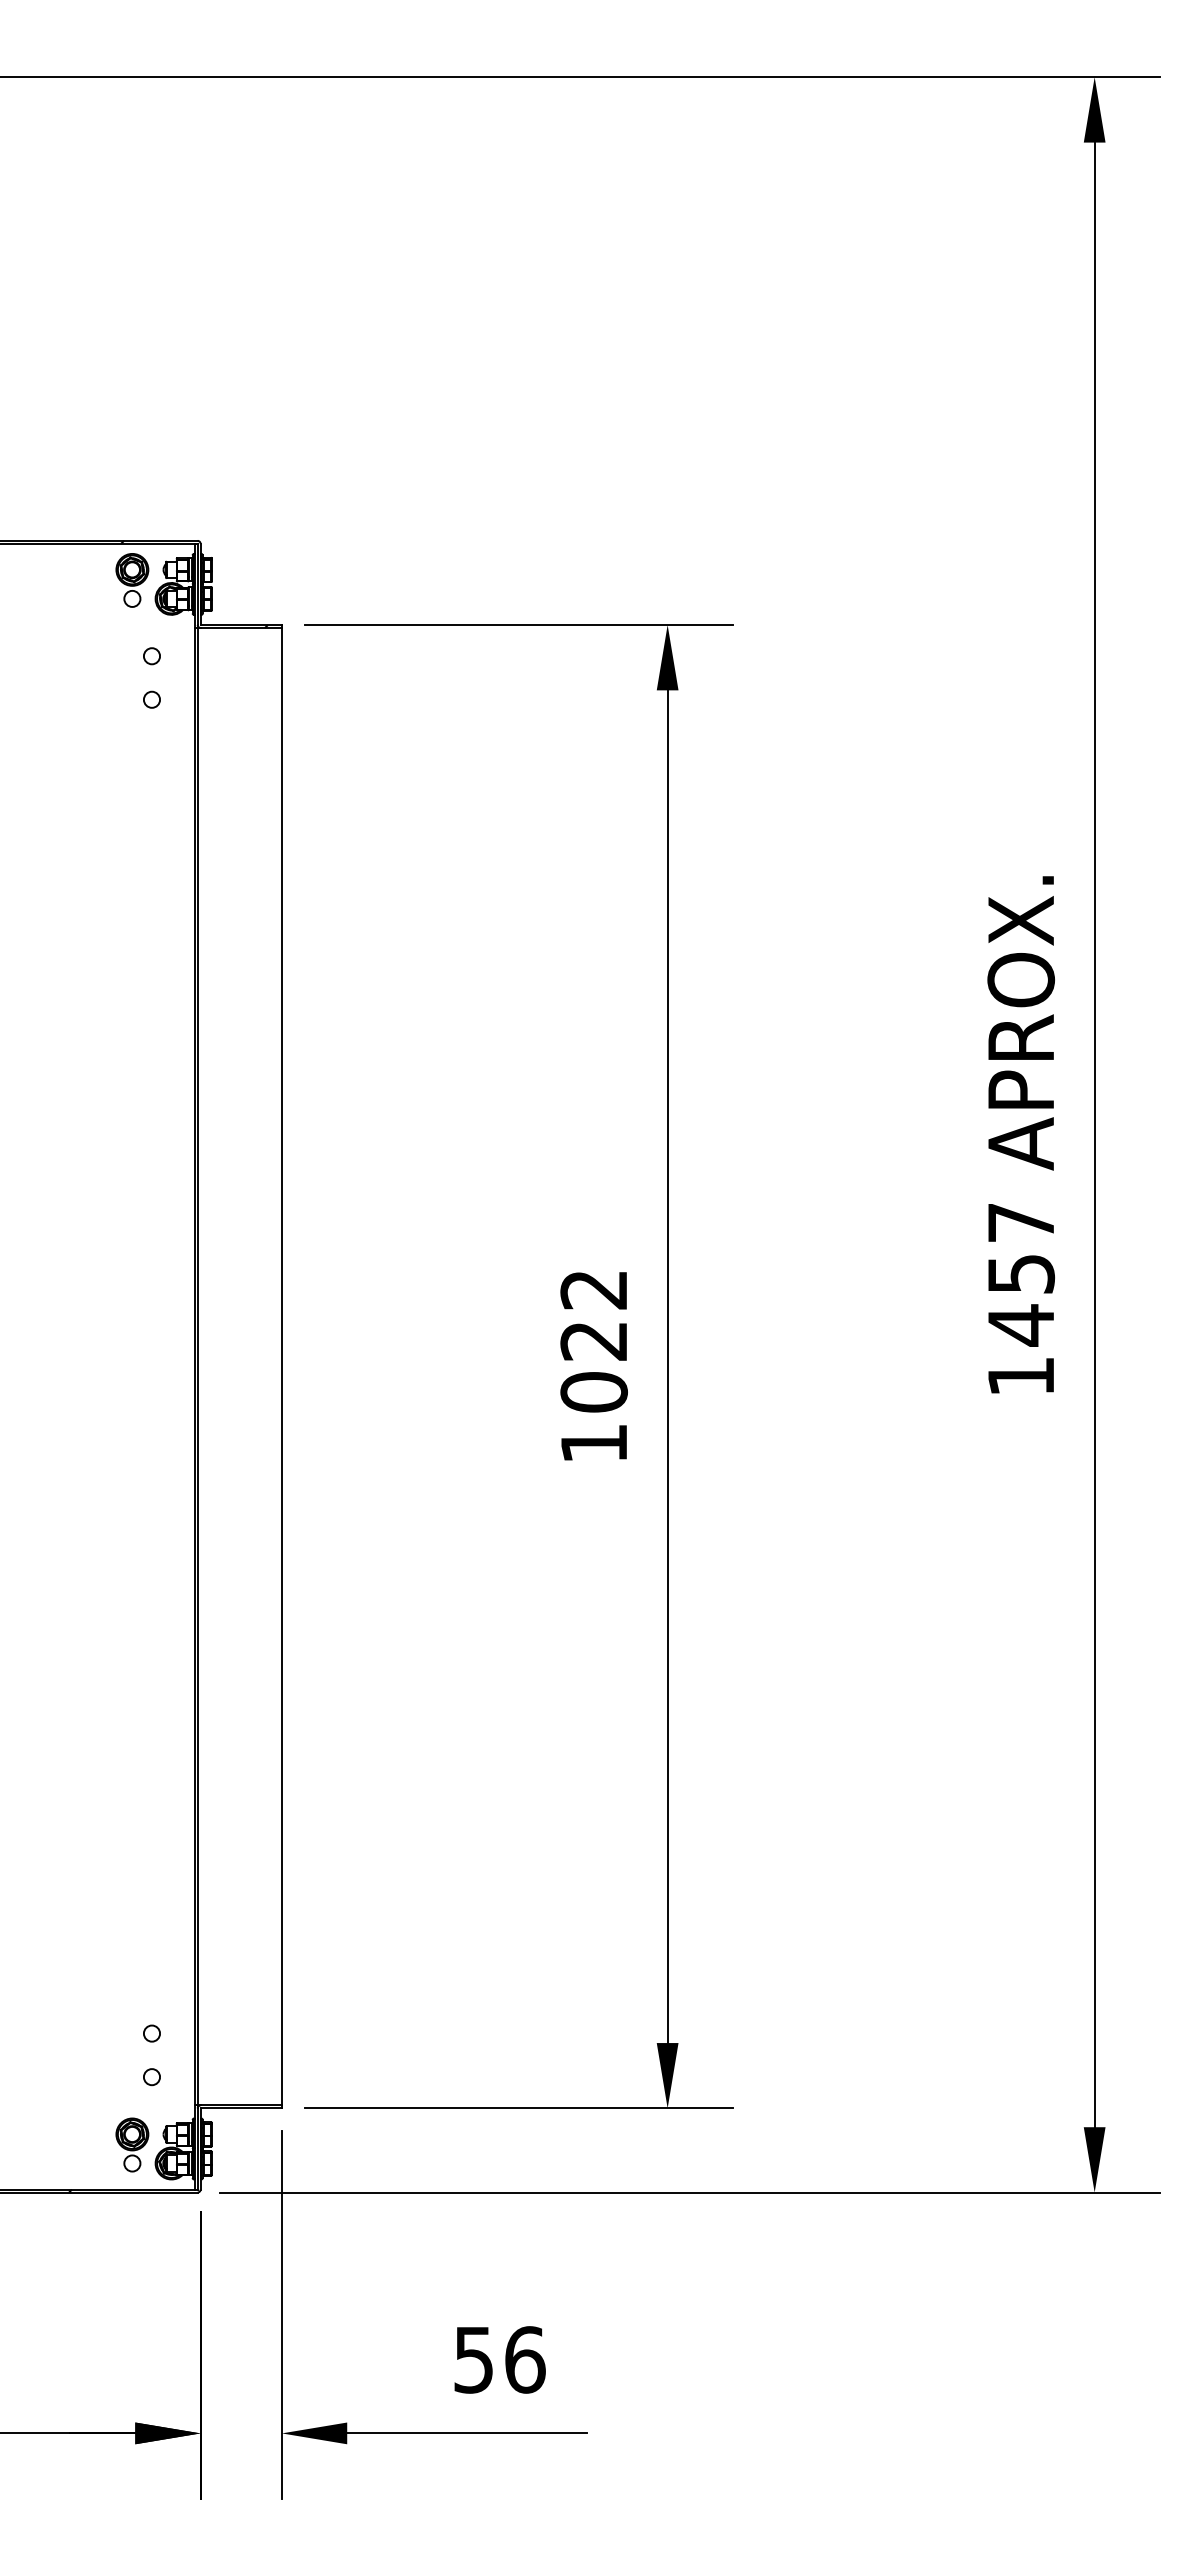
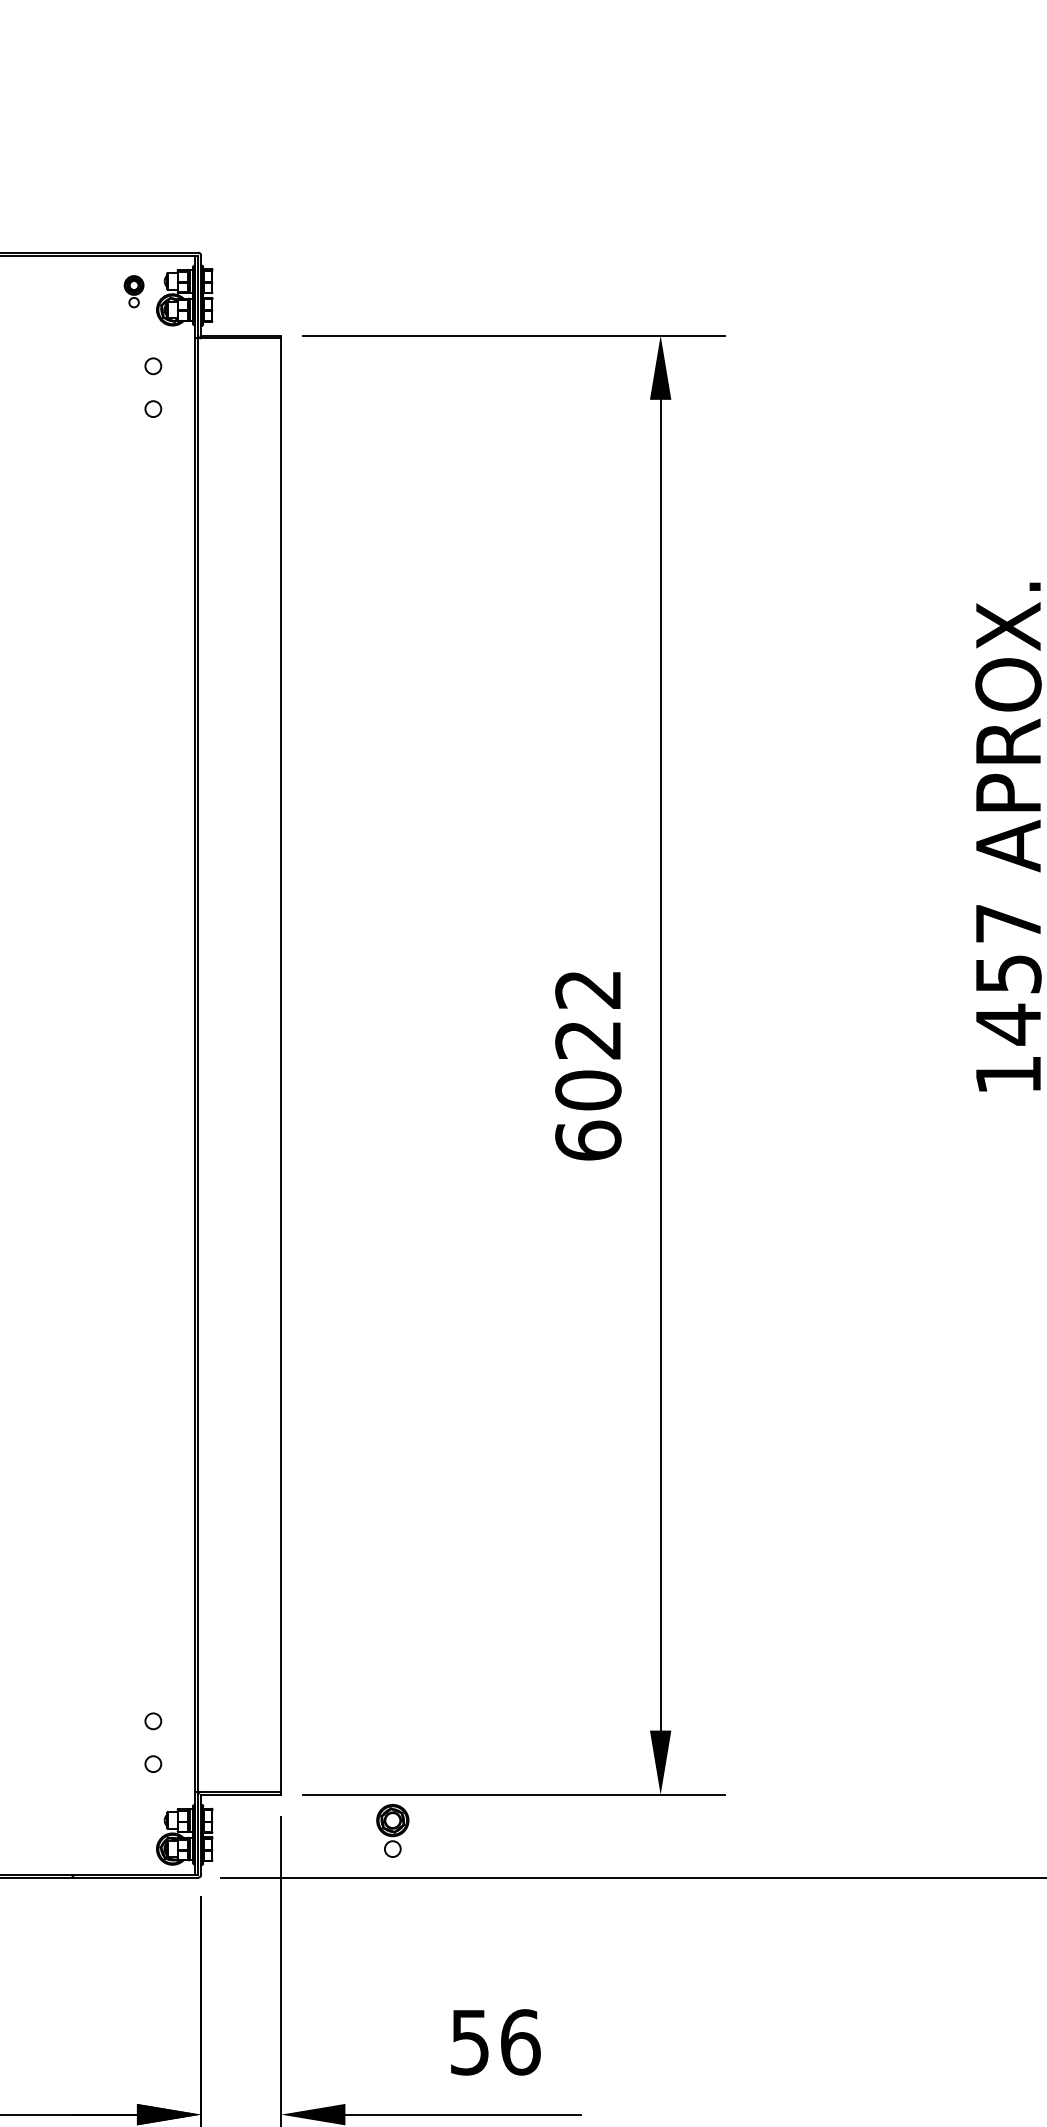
part: (132, 580) -> (134, 291), size x0.6
hatch: (194, 583) -> (195, 294), removed
text: (593, 1443) -> (587, 1140), 1022 -> 6022
part: (132, 2144) -> (392, 1830), moved

